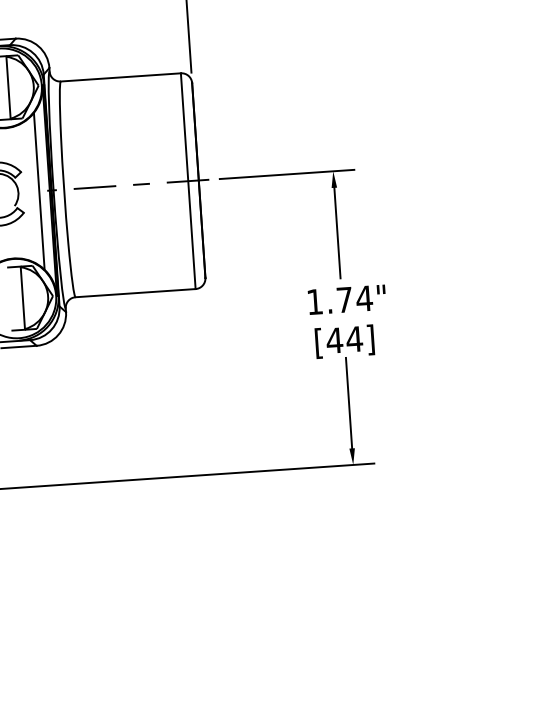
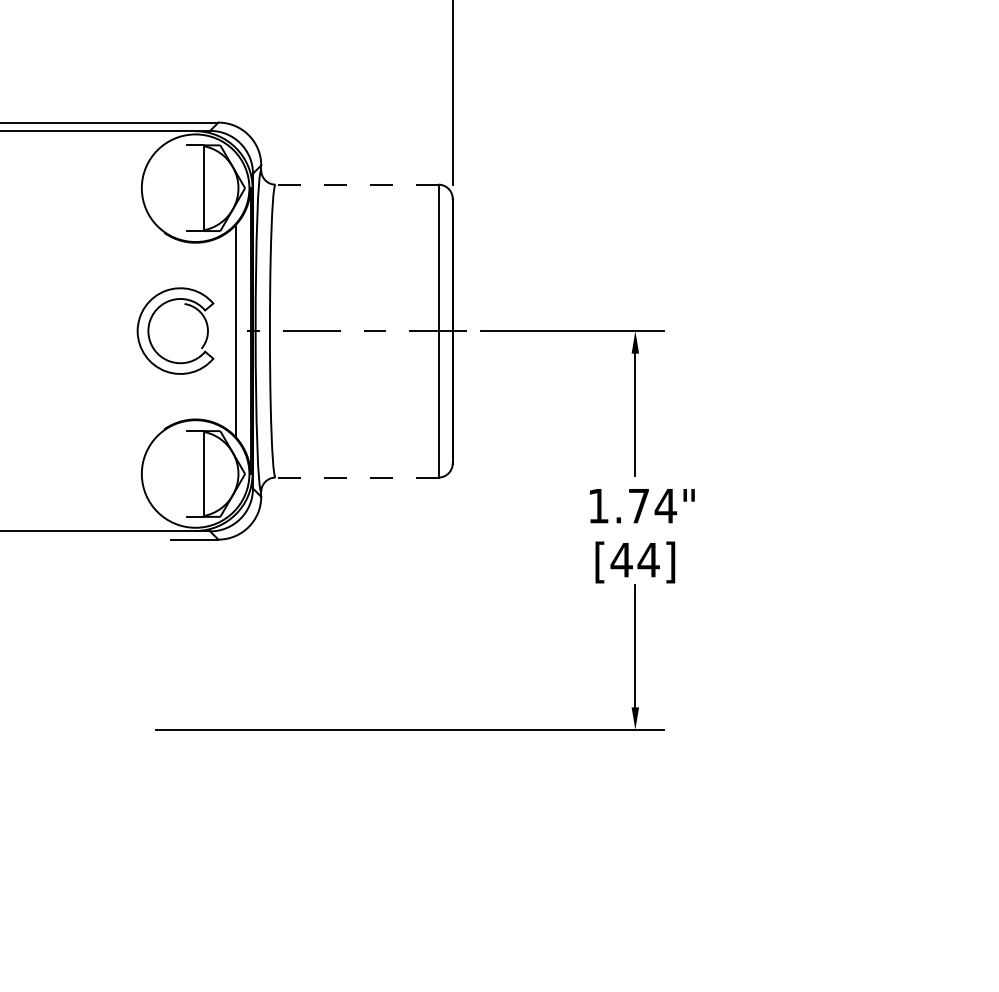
line: (120, 77) -> (356, 184), solid -> dashed
line: (135, 293) -> (356, 477), solid -> dashed

